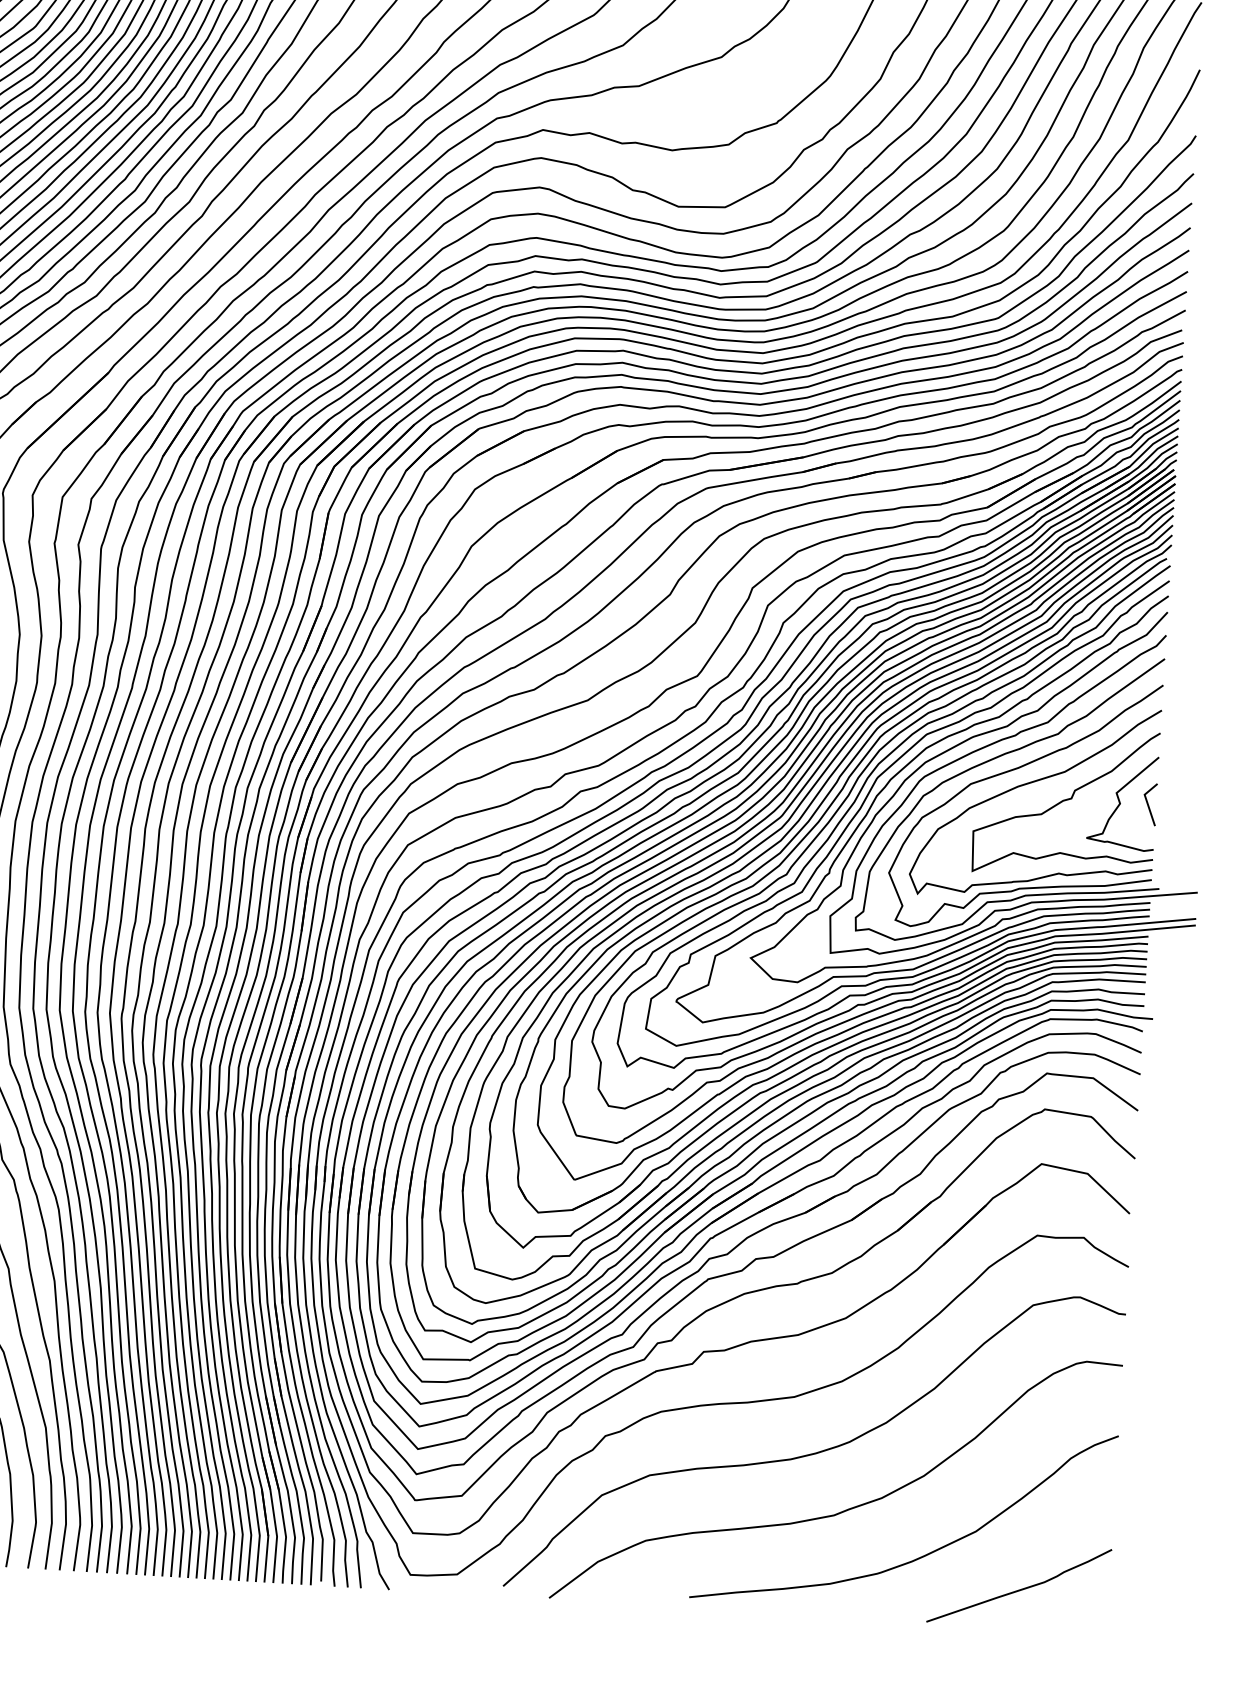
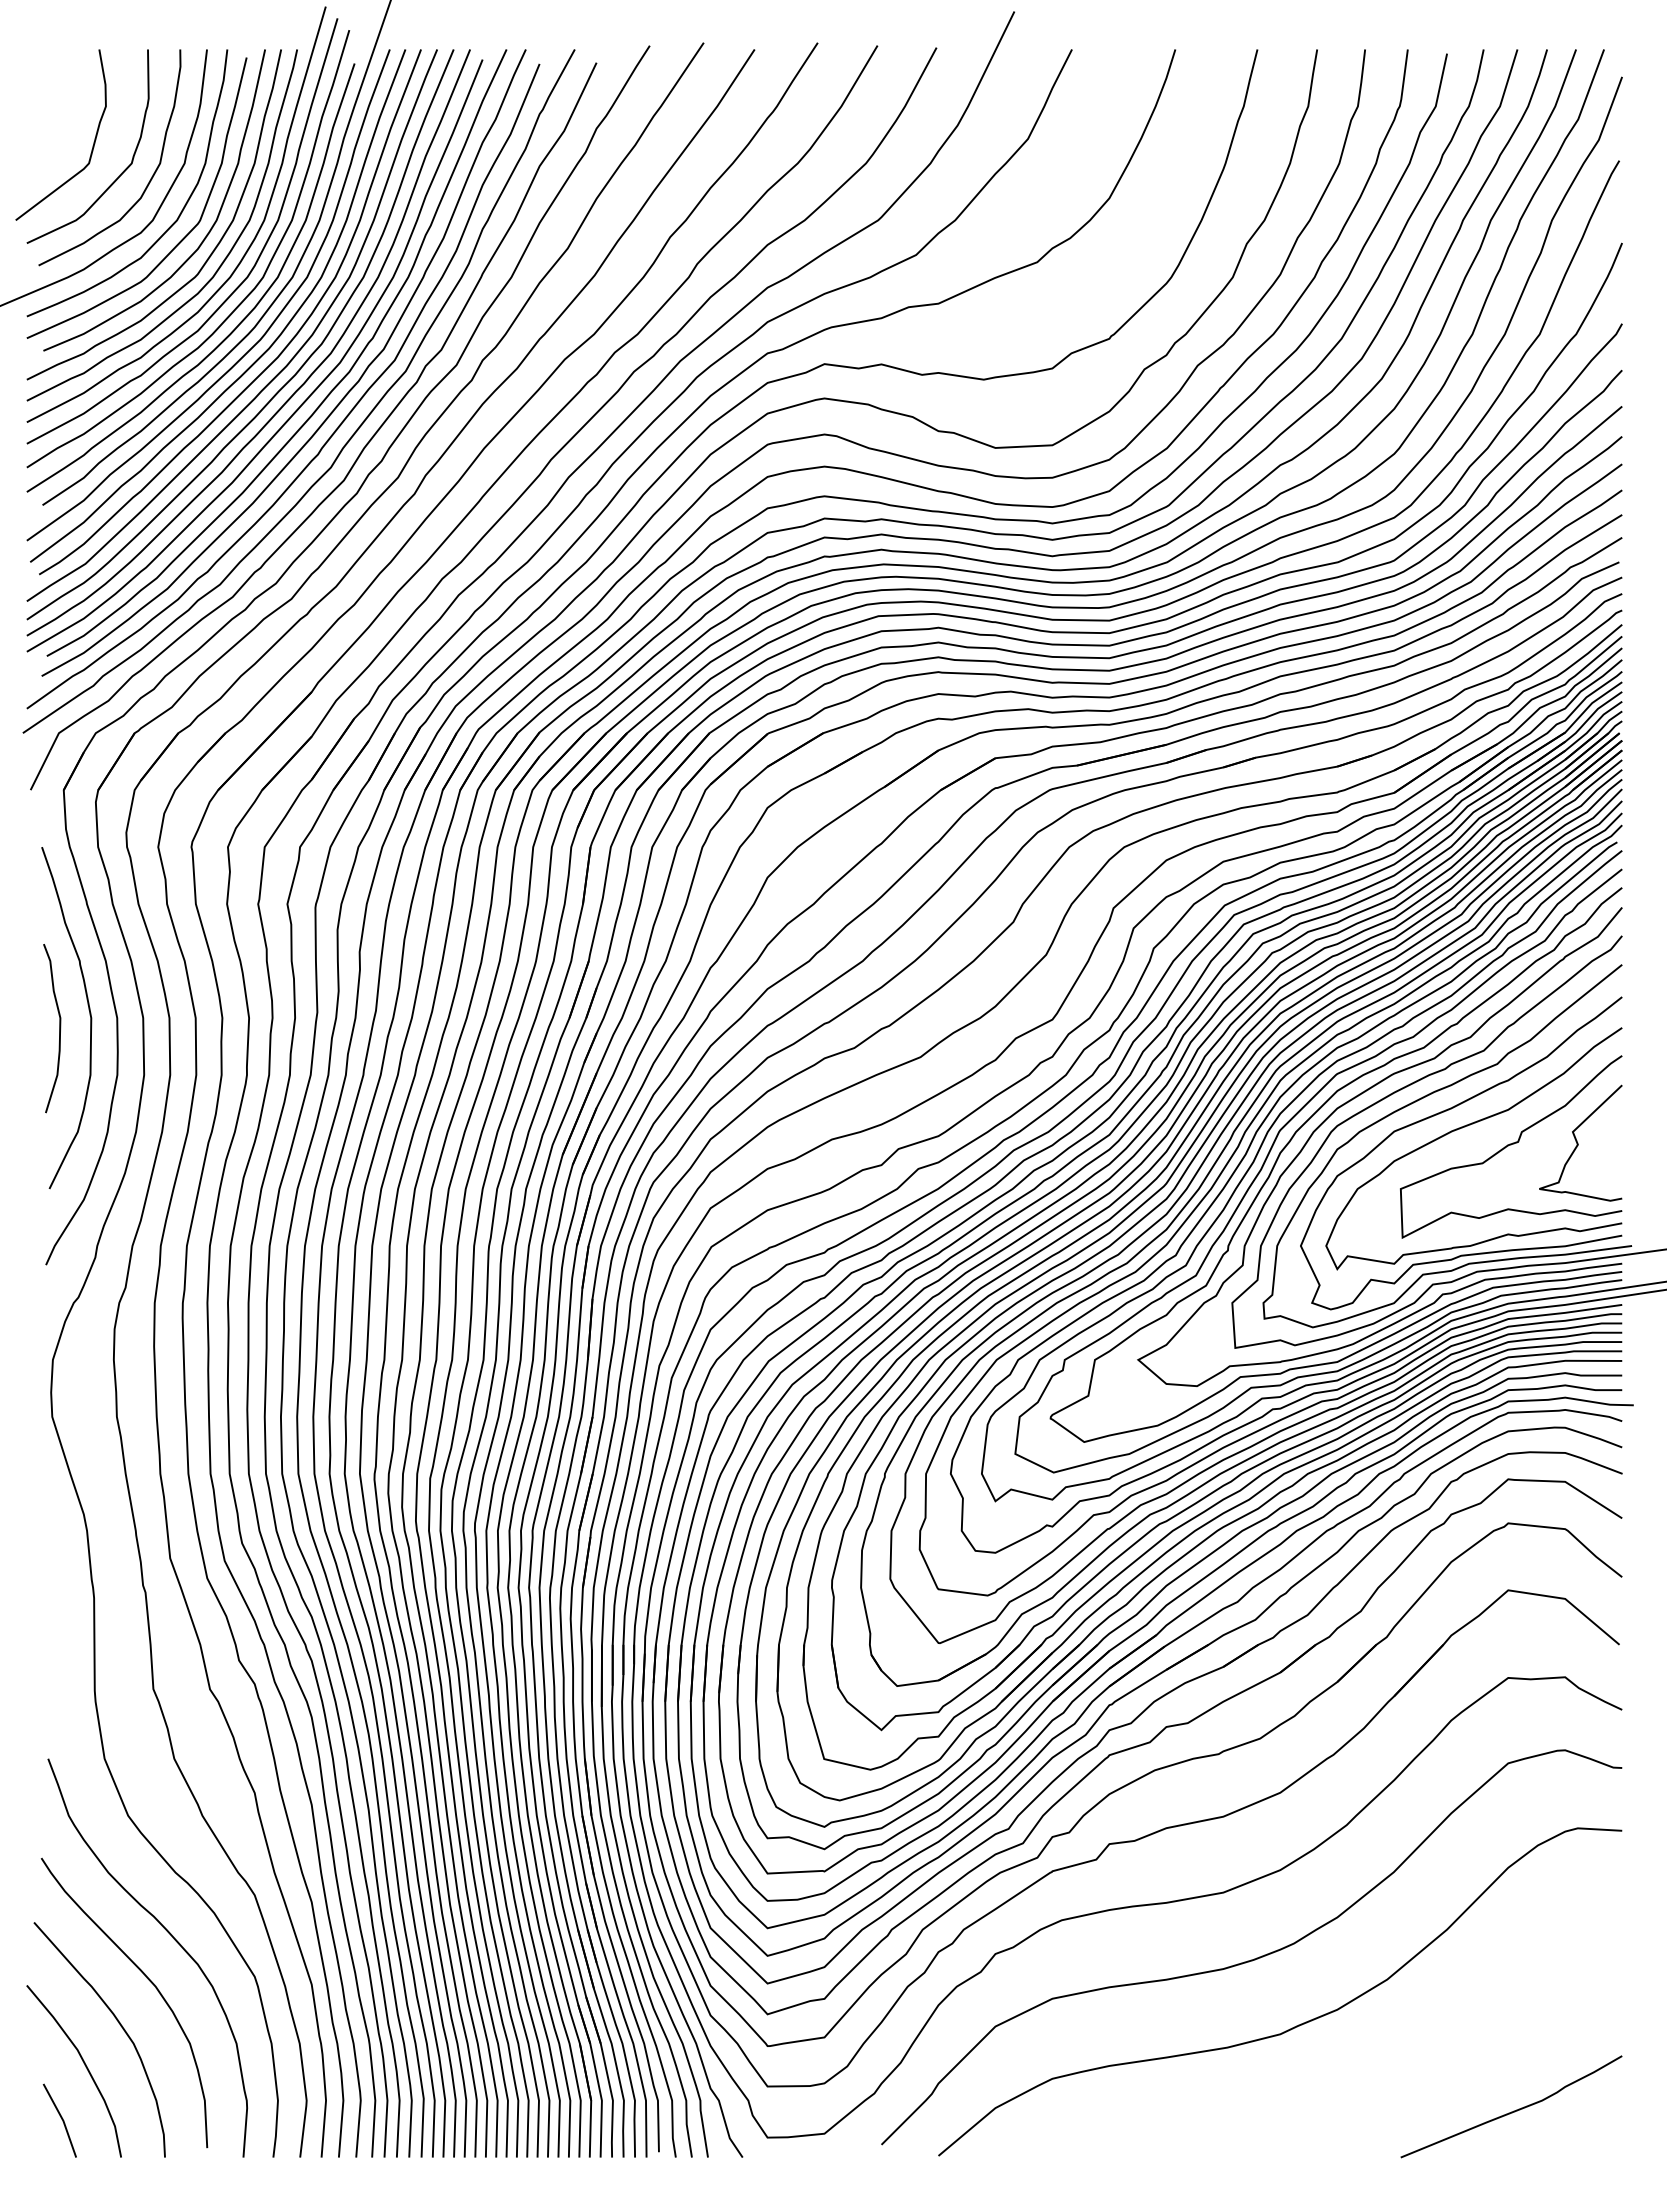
line: (1149, 805) -> (1613, 1144), removed
curve: (921, 1556) -> (1390, 2077), removed

